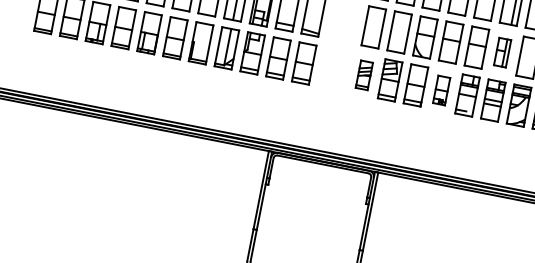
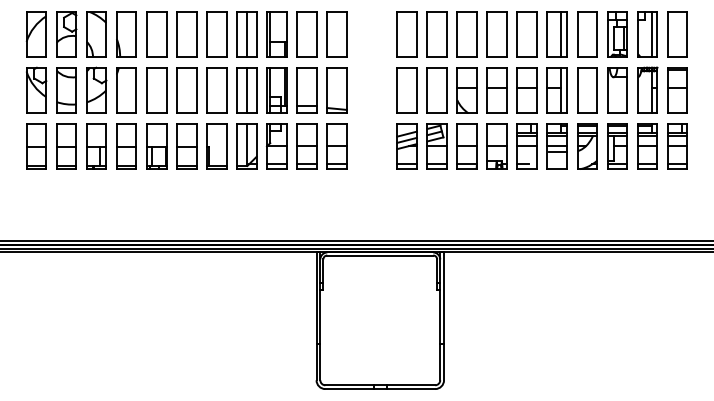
part: (501, 52) -> (556, 90), size x1.43
part: (363, 75) -> (406, 146), size x1.43
part: (441, 90) -> (496, 146), size x1.43

